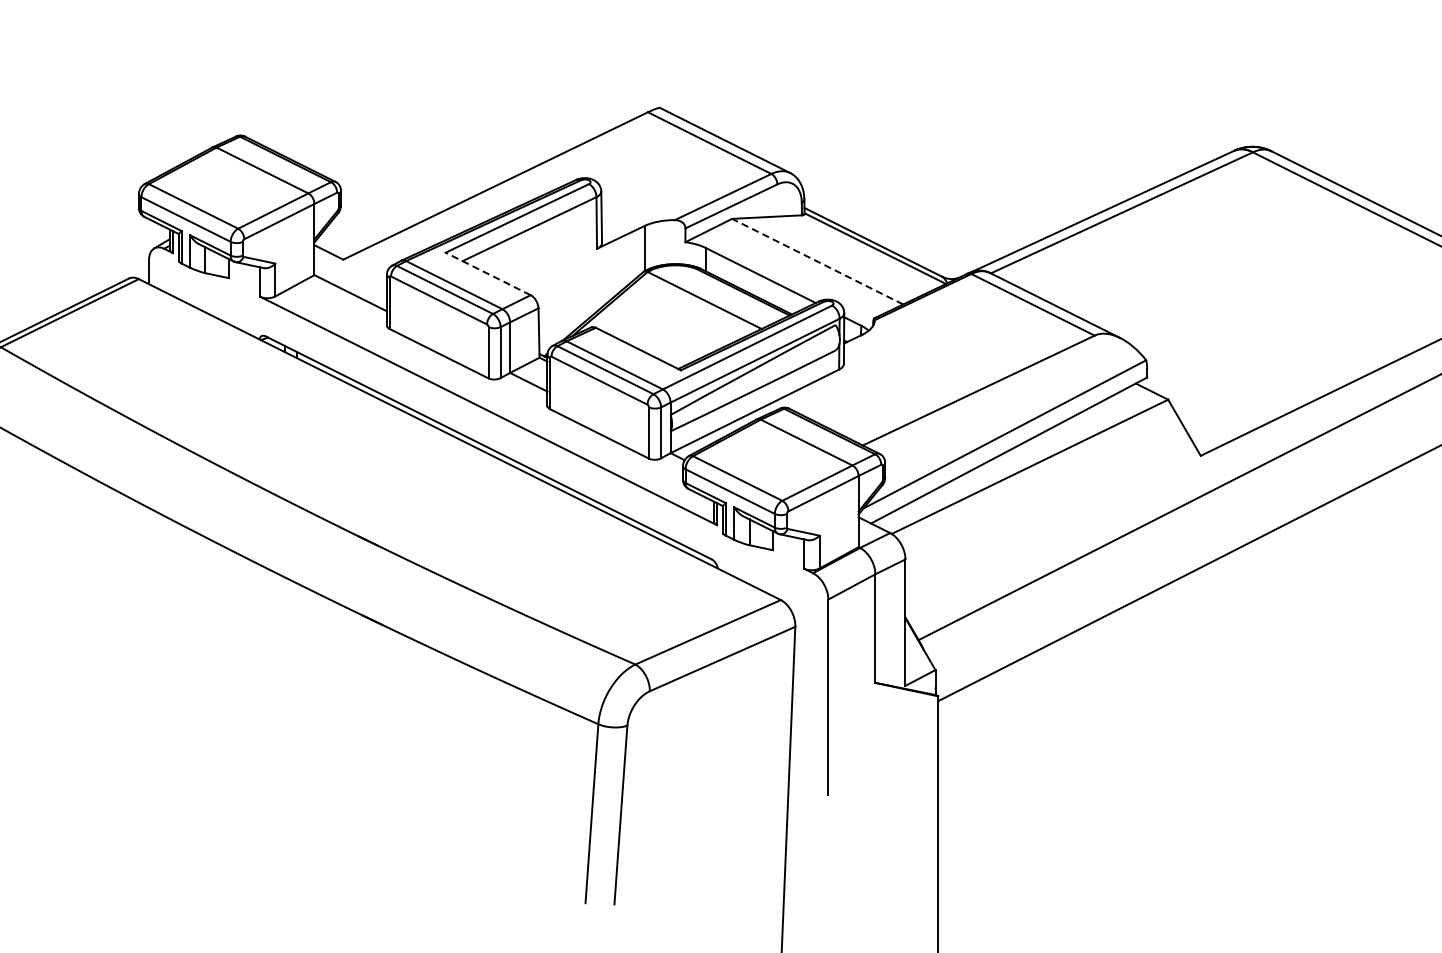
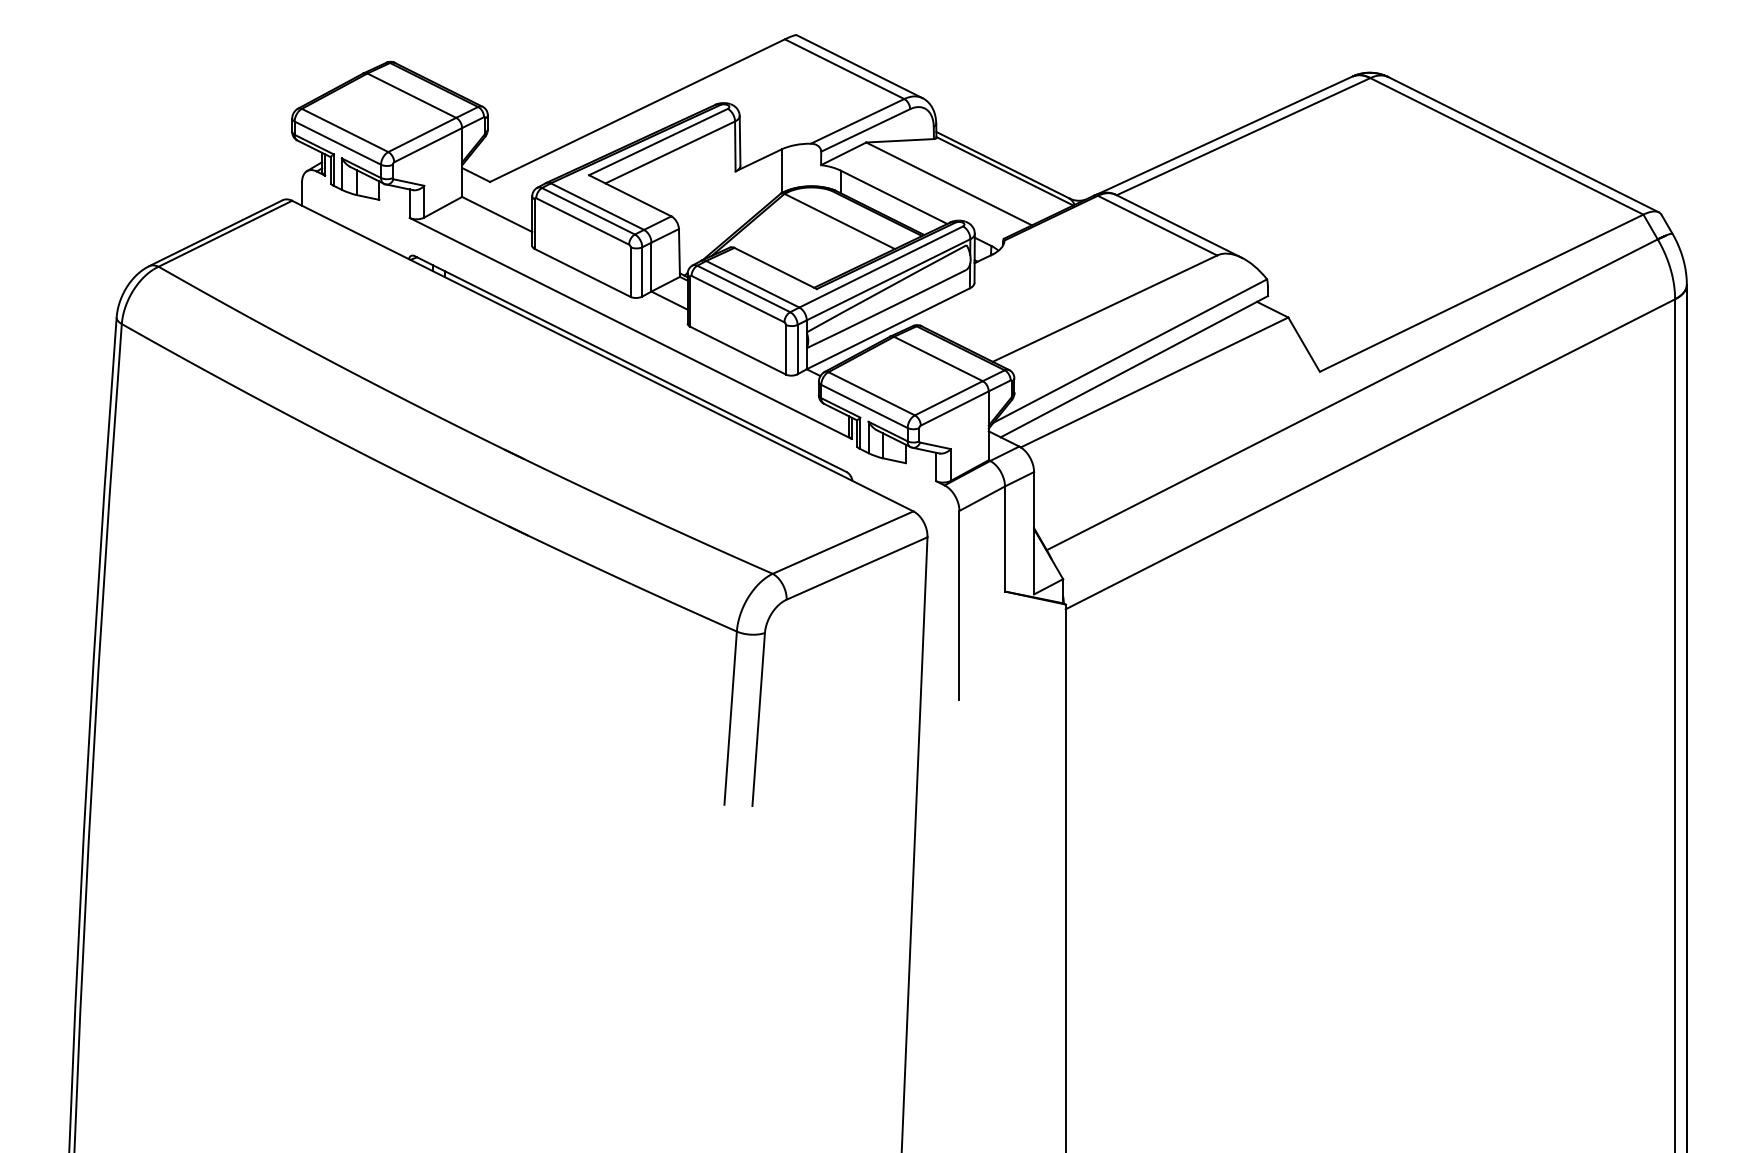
line: (818, 261) -> (949, 183), dashed -> solid
line: (487, 273) -> (629, 195), dashed -> solid

